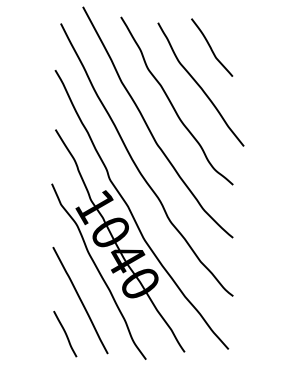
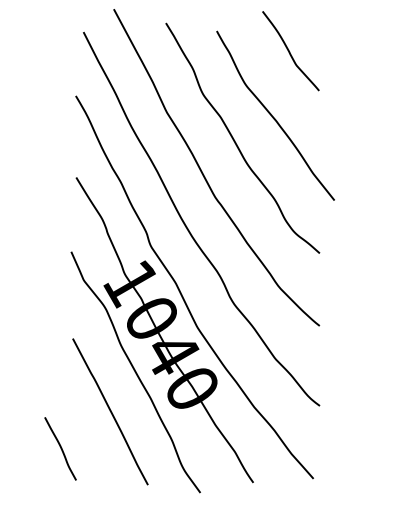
curve: (211, 47) -> (290, 51), moved
curve: (65, 333) -> (60, 448), moved

